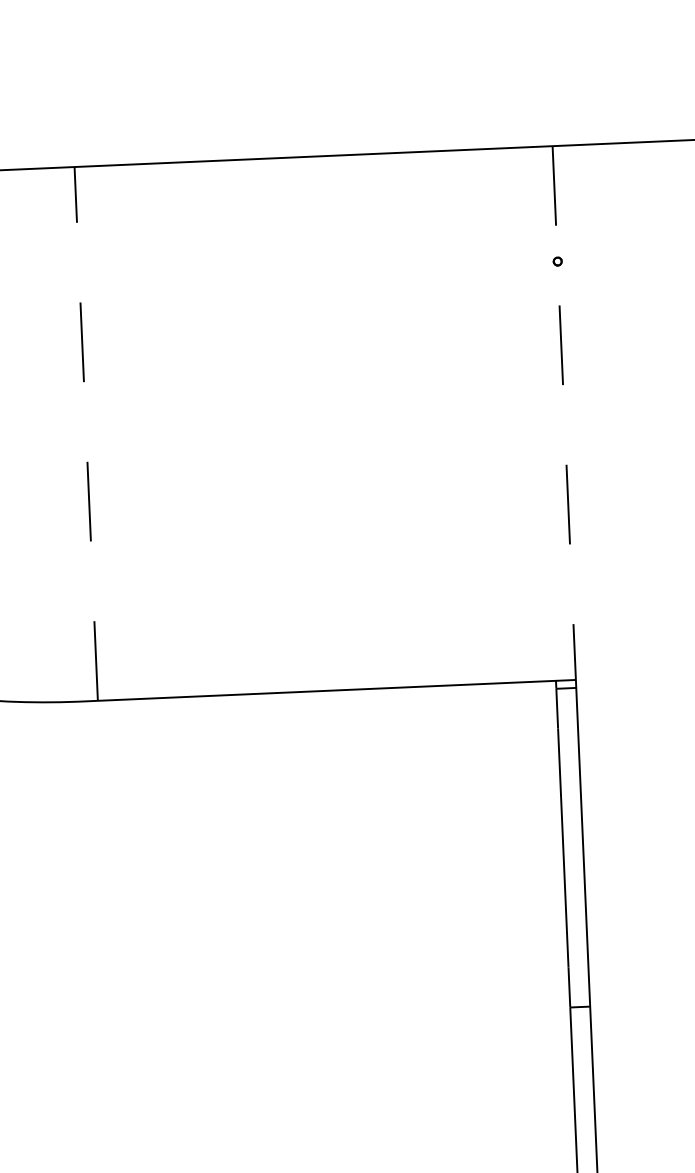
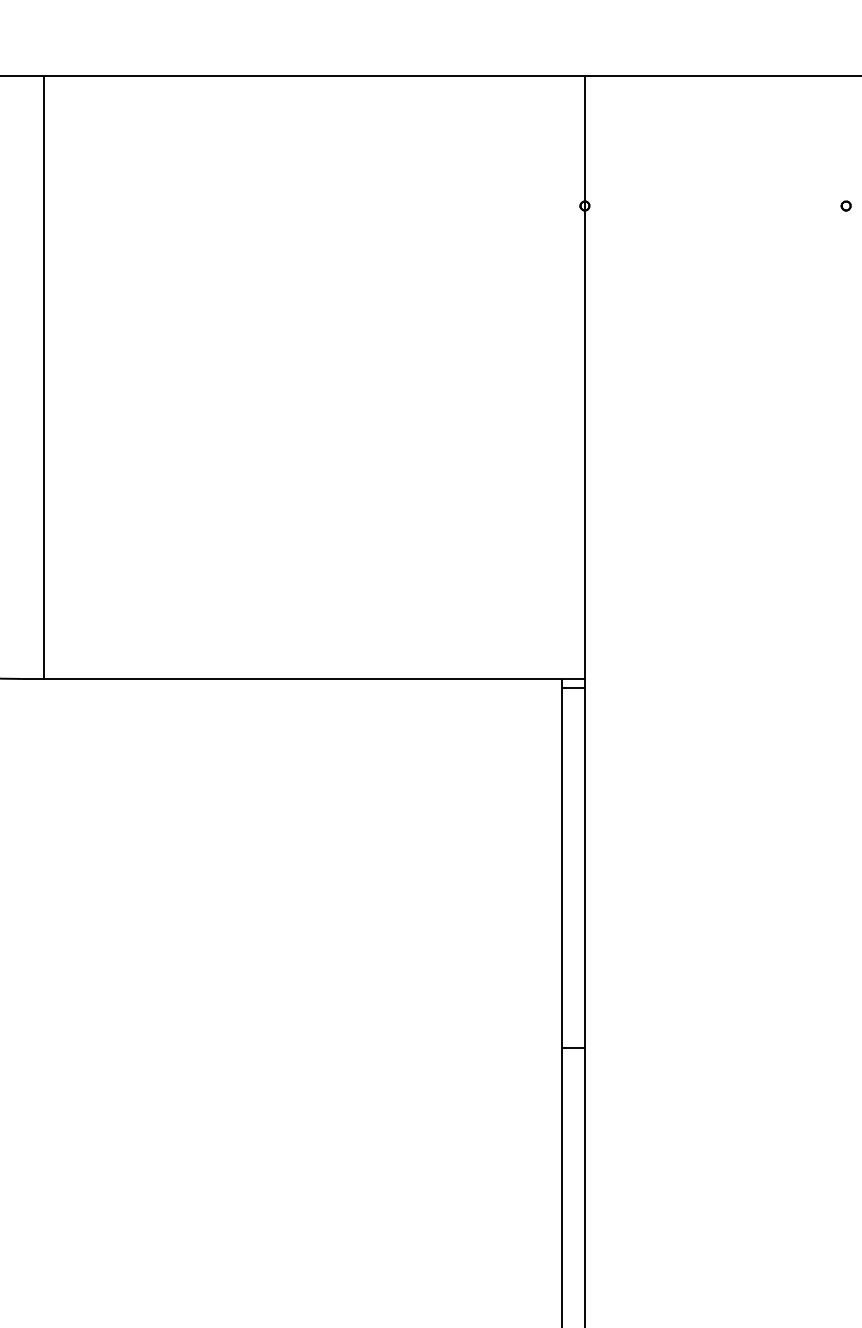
line: (563, 413) -> (584, 377), dashed -> solid
line: (86, 434) -> (44, 377), dashed -> solid

